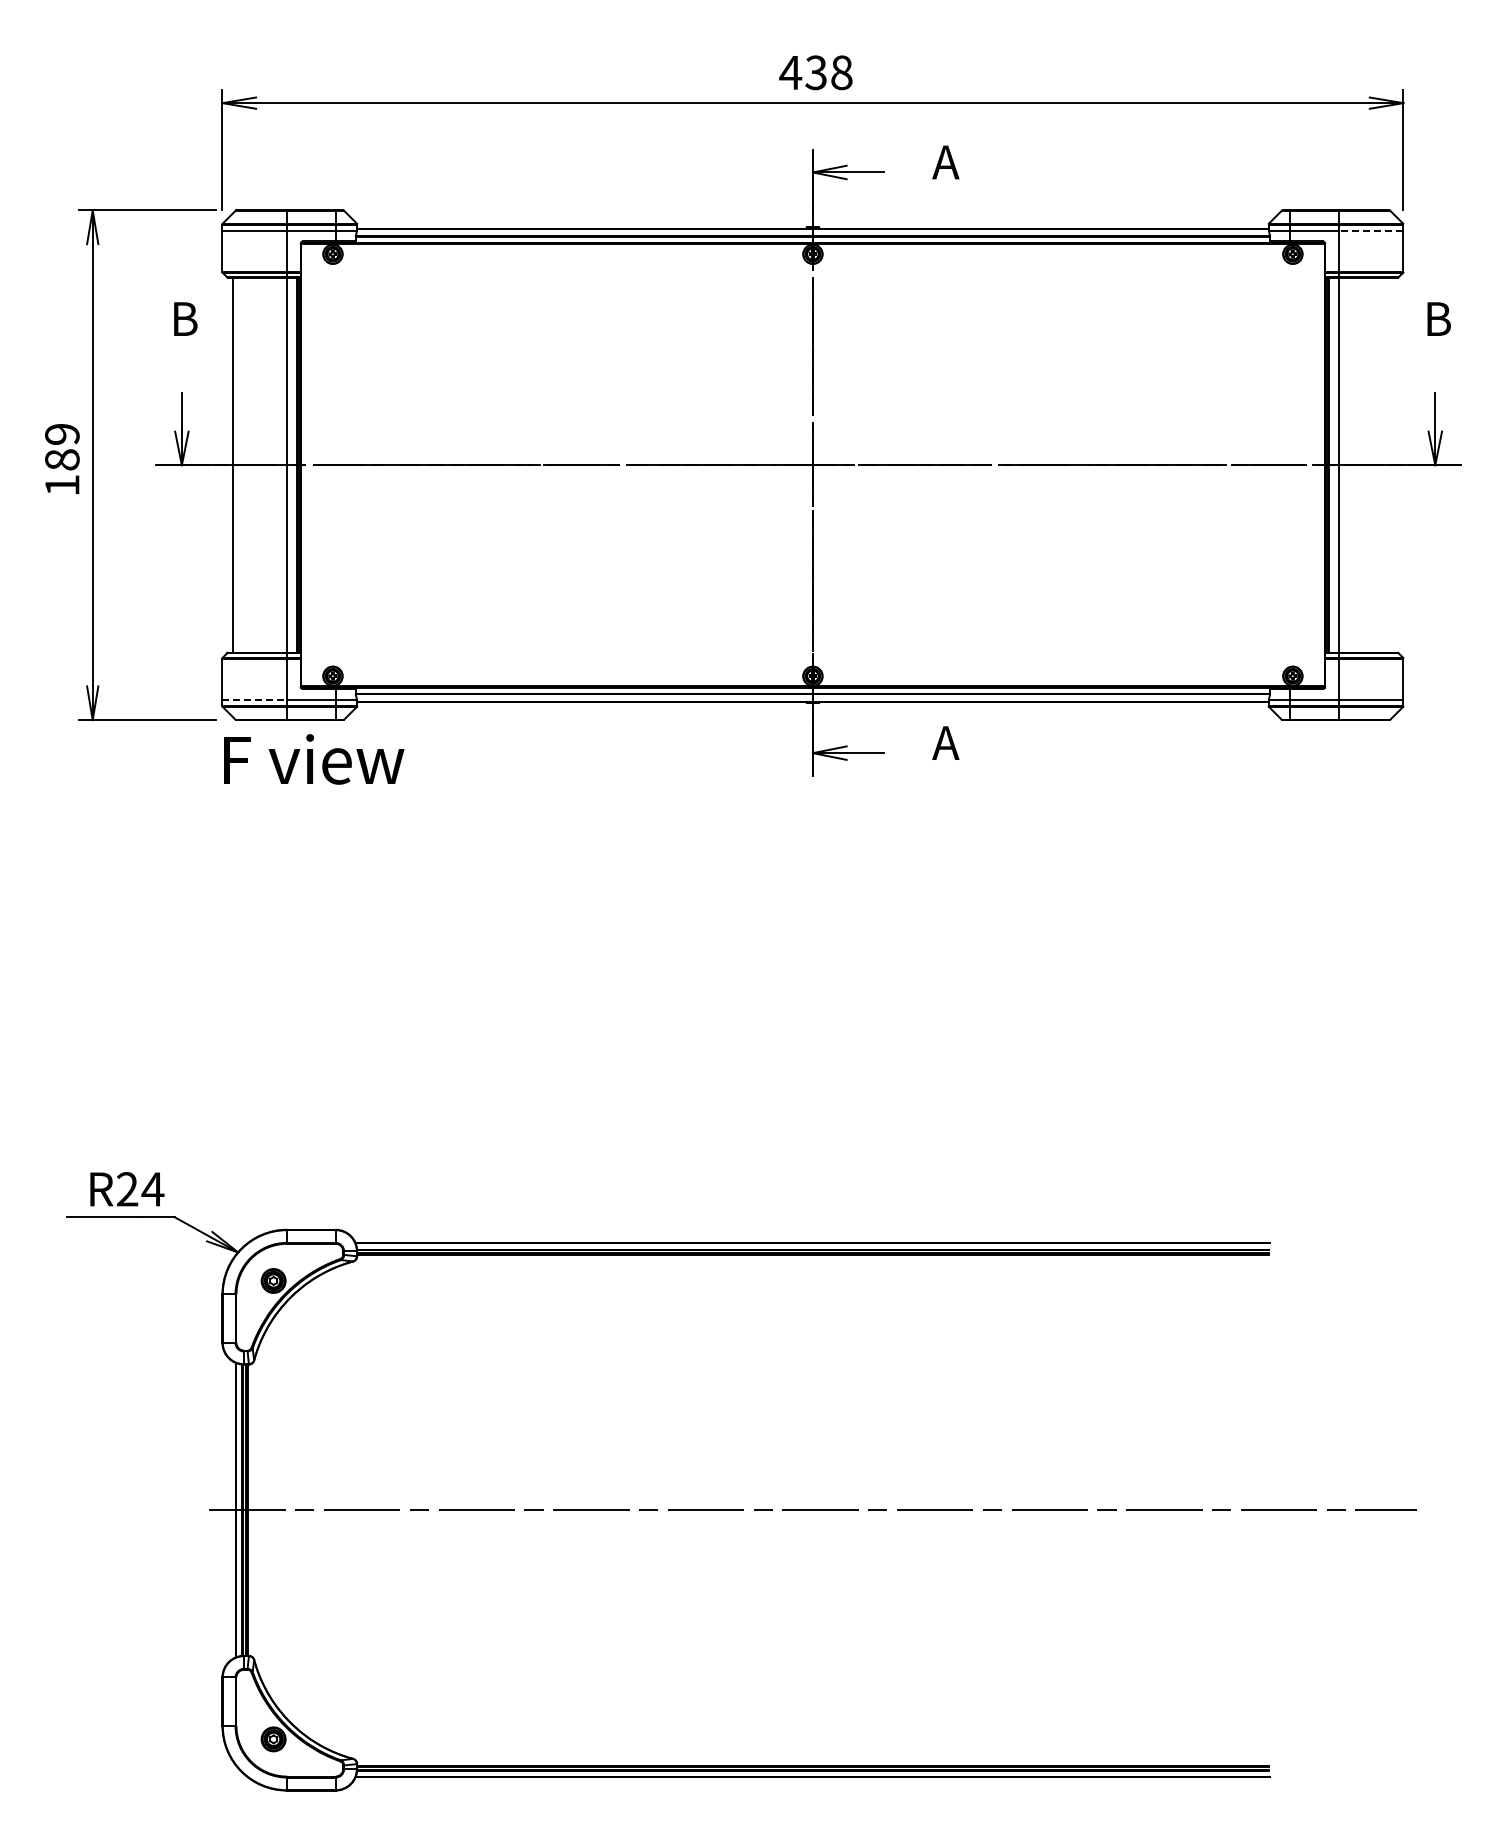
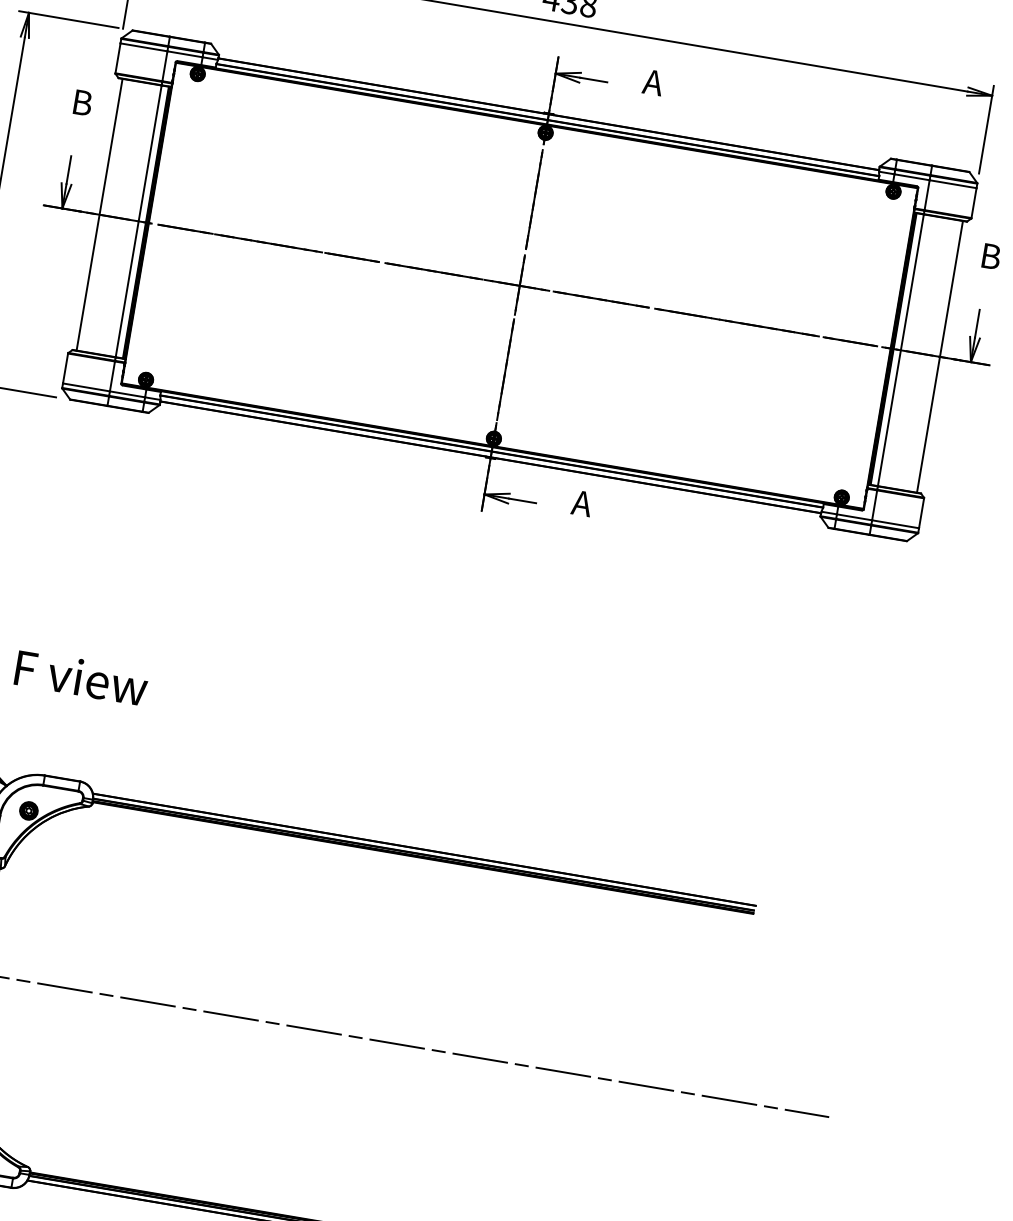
line: (1370, 230) -> (952, 184), dashed -> solid
line: (1392, 464) -> (939, 356), added
line: (255, 699) -> (87, 387), dashed -> solid
text: (314, 759) -> (81, 677), moved

